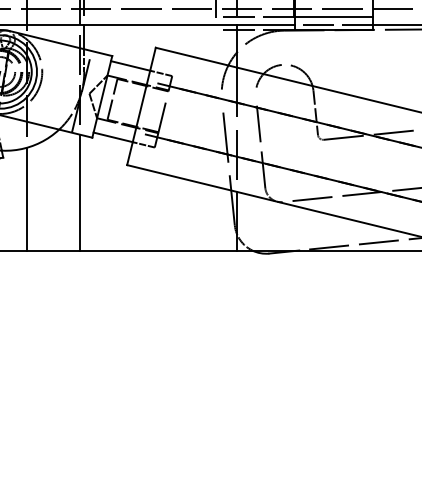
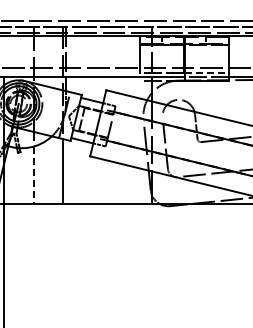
line: (335, 16) -> (207, 72), solid -> dashed
line: (26, 199) -> (33, 175), solid -> dashed

